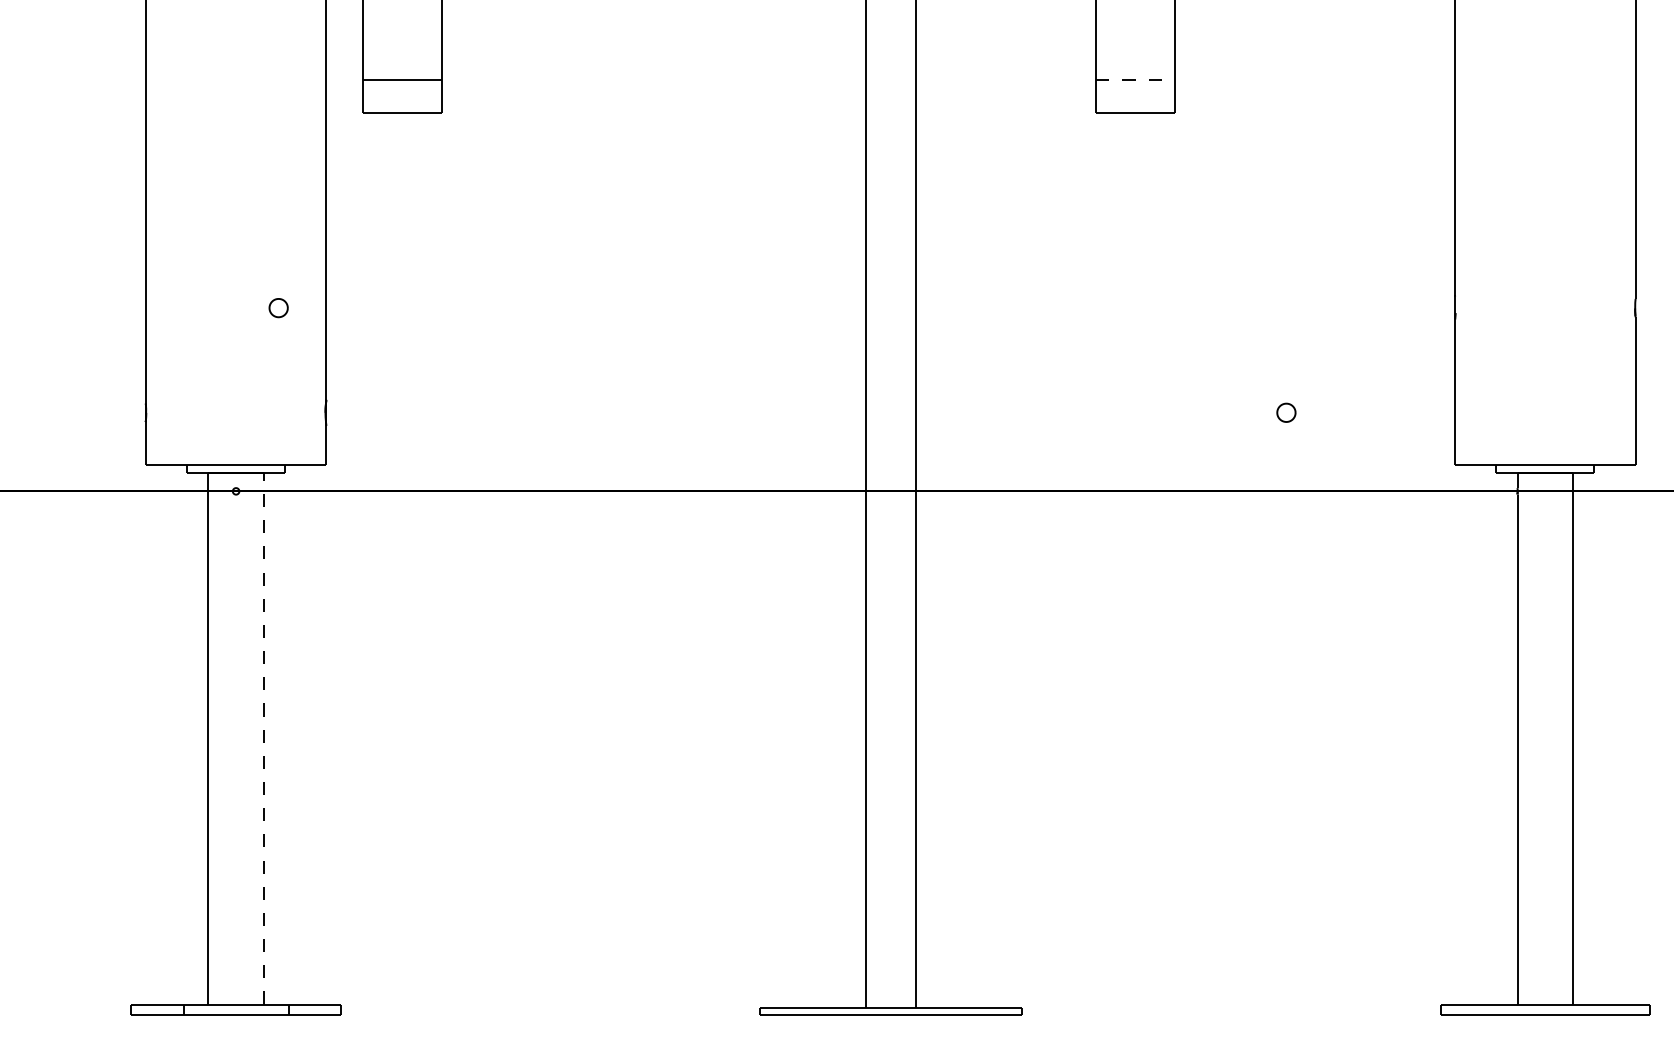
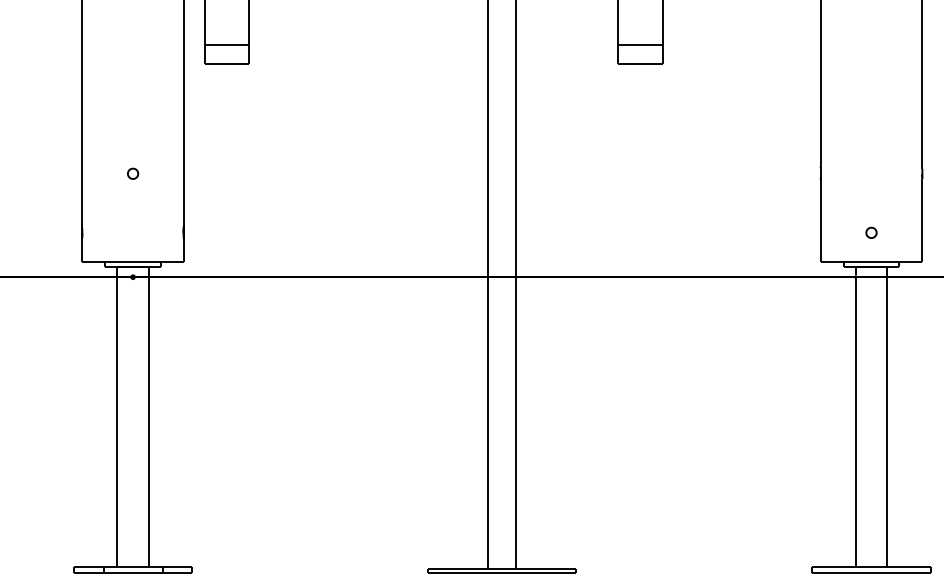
line: (1135, 80) -> (640, 45), dashed -> solid
part: (279, 307) -> (133, 173), moved
part: (1286, 412) -> (871, 232), moved
line: (263, 738) -> (148, 416), dashed -> solid

